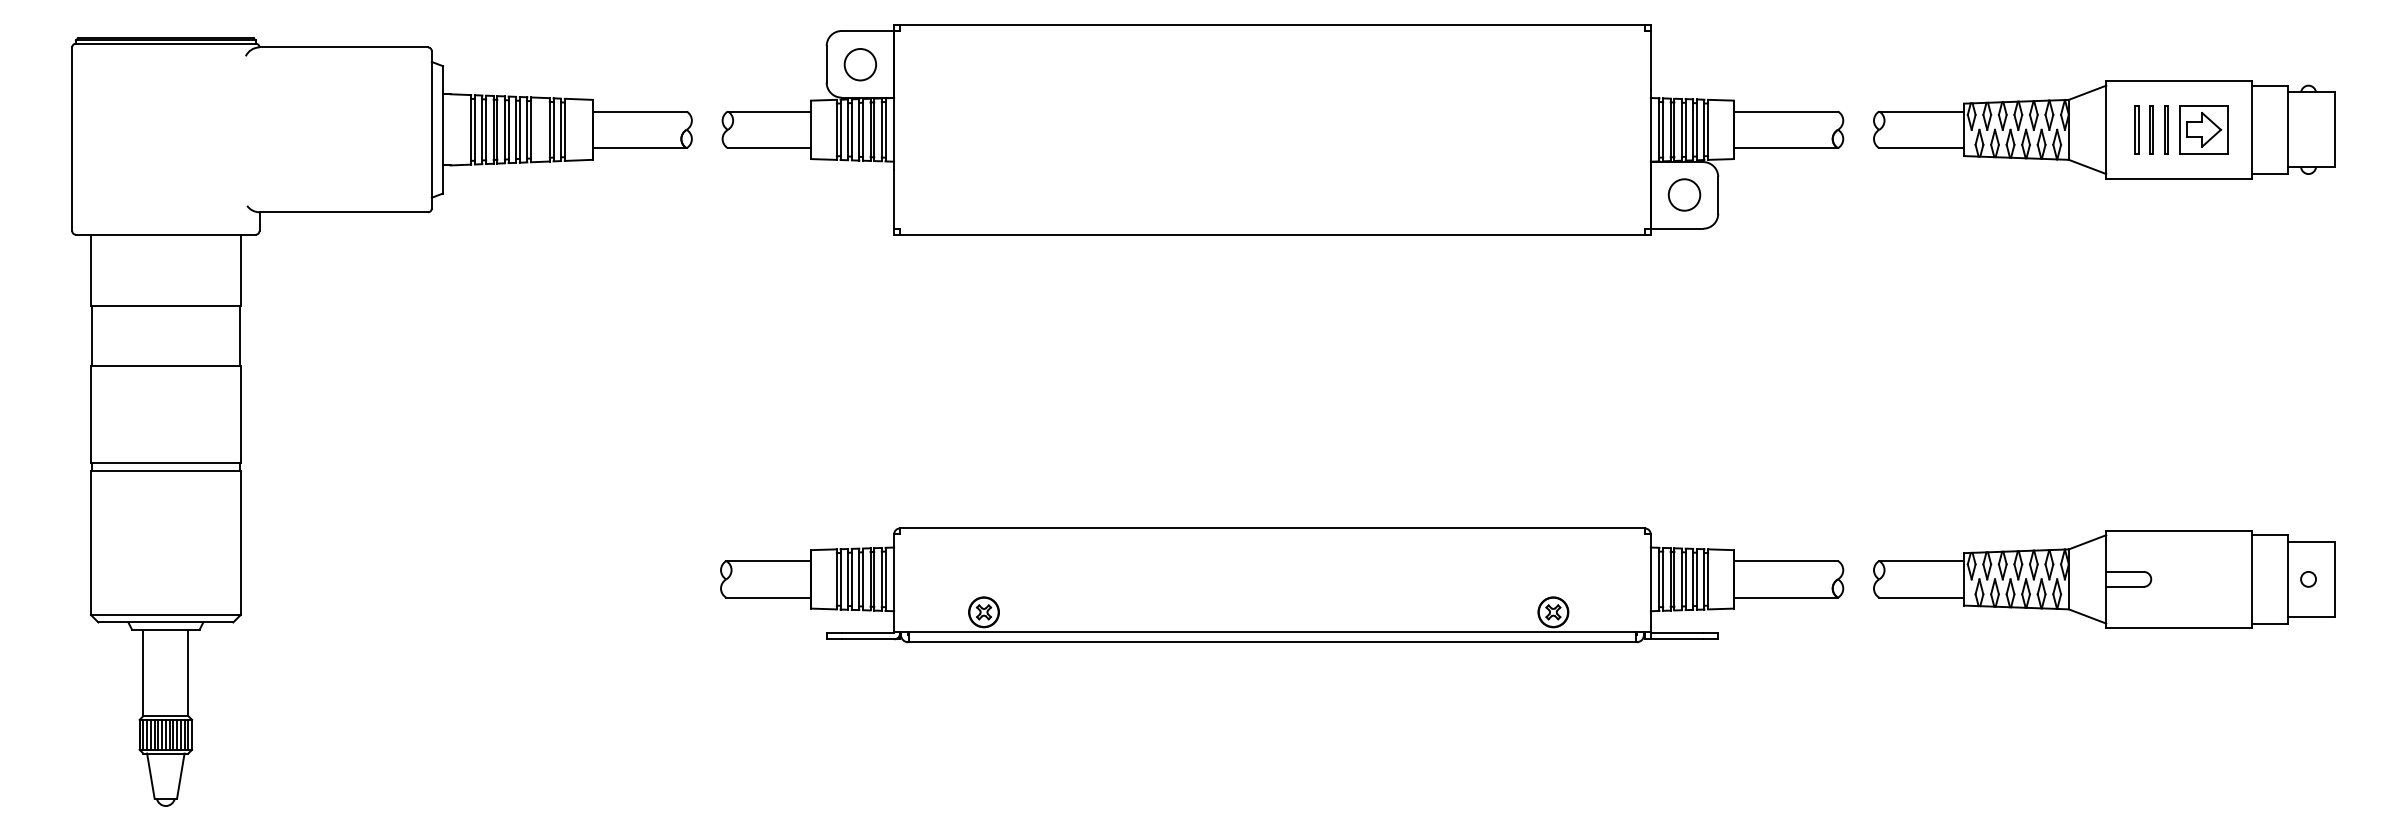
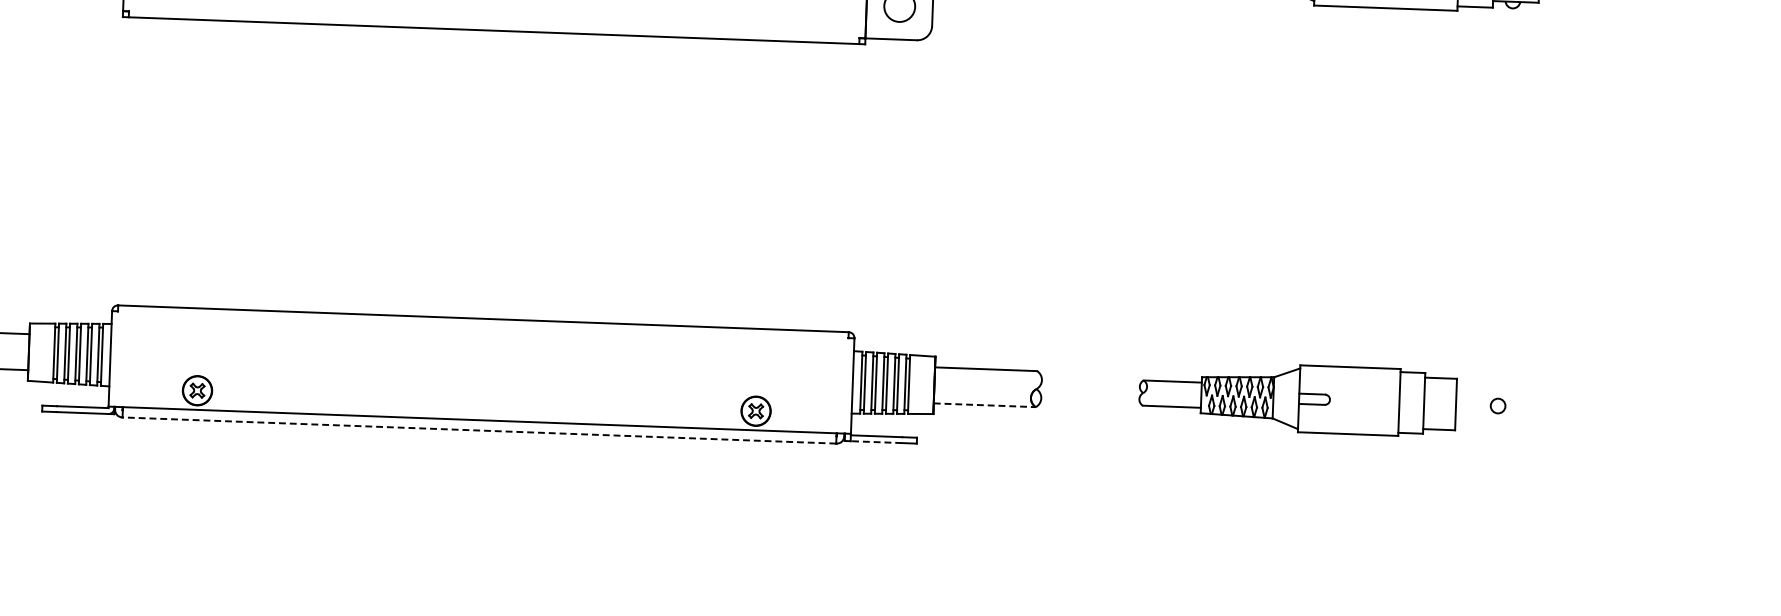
part: (2104, 579) -> (1297, 398), size x0.7
line: (1786, 597) -> (985, 405), solid -> dashed
line: (1676, 639) -> (875, 442), solid -> dashed
line: (1272, 642) -> (479, 430), solid -> dashed

